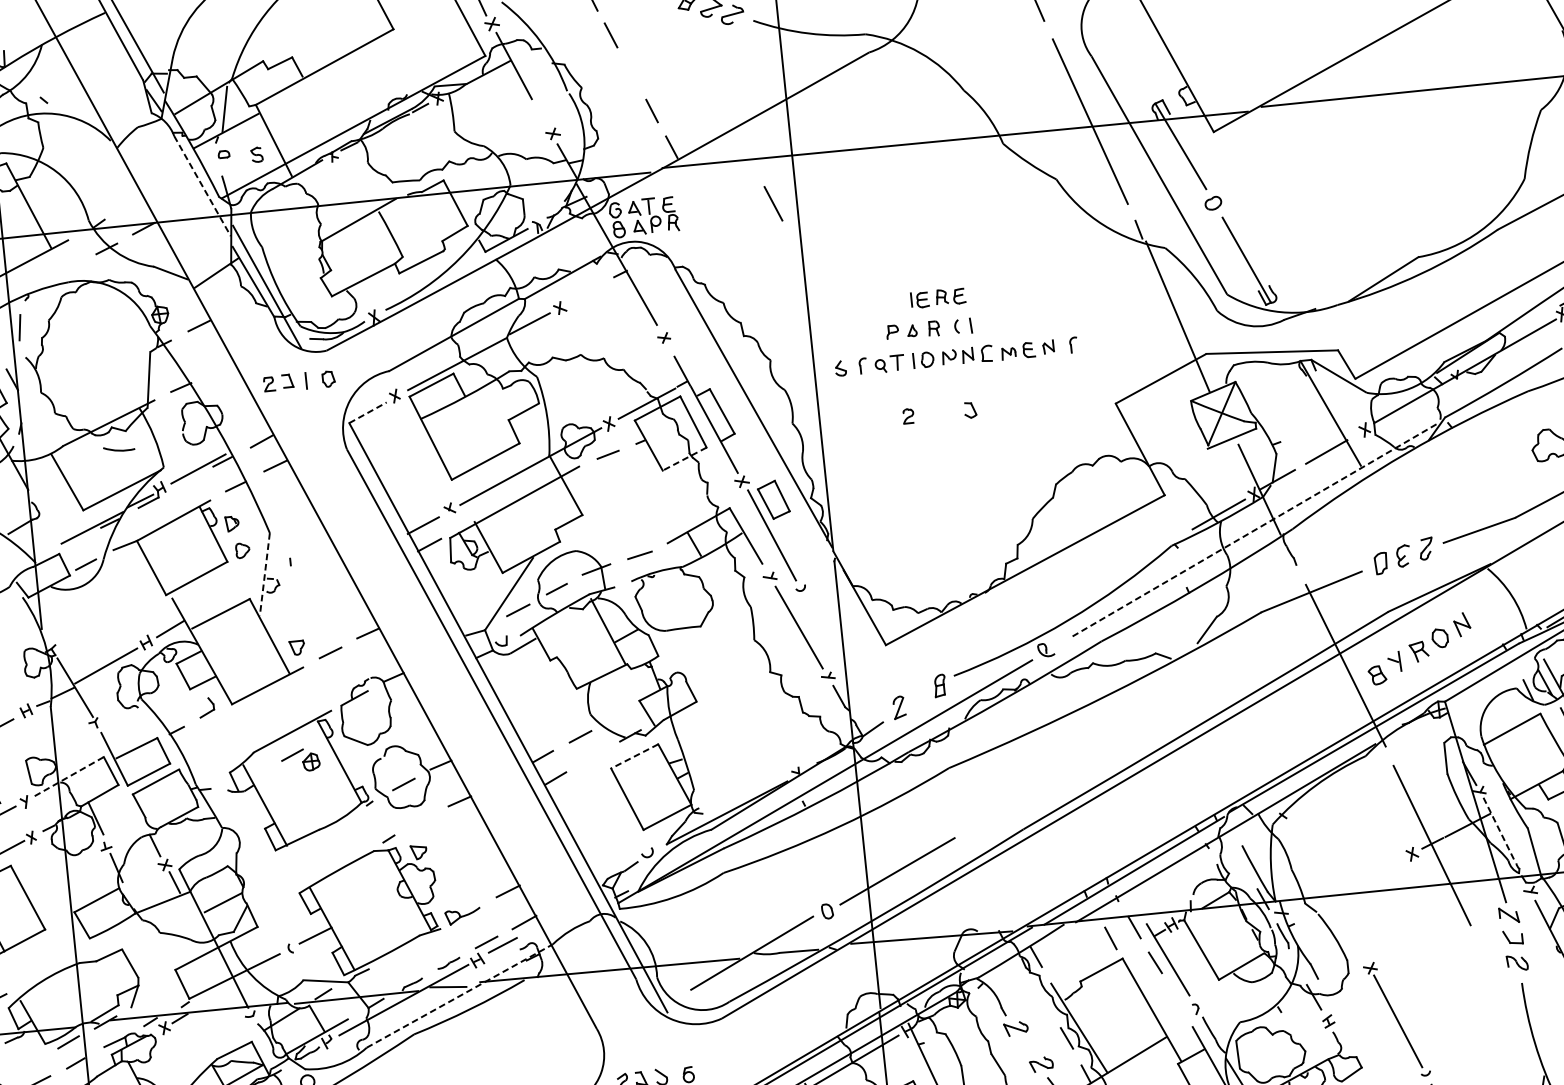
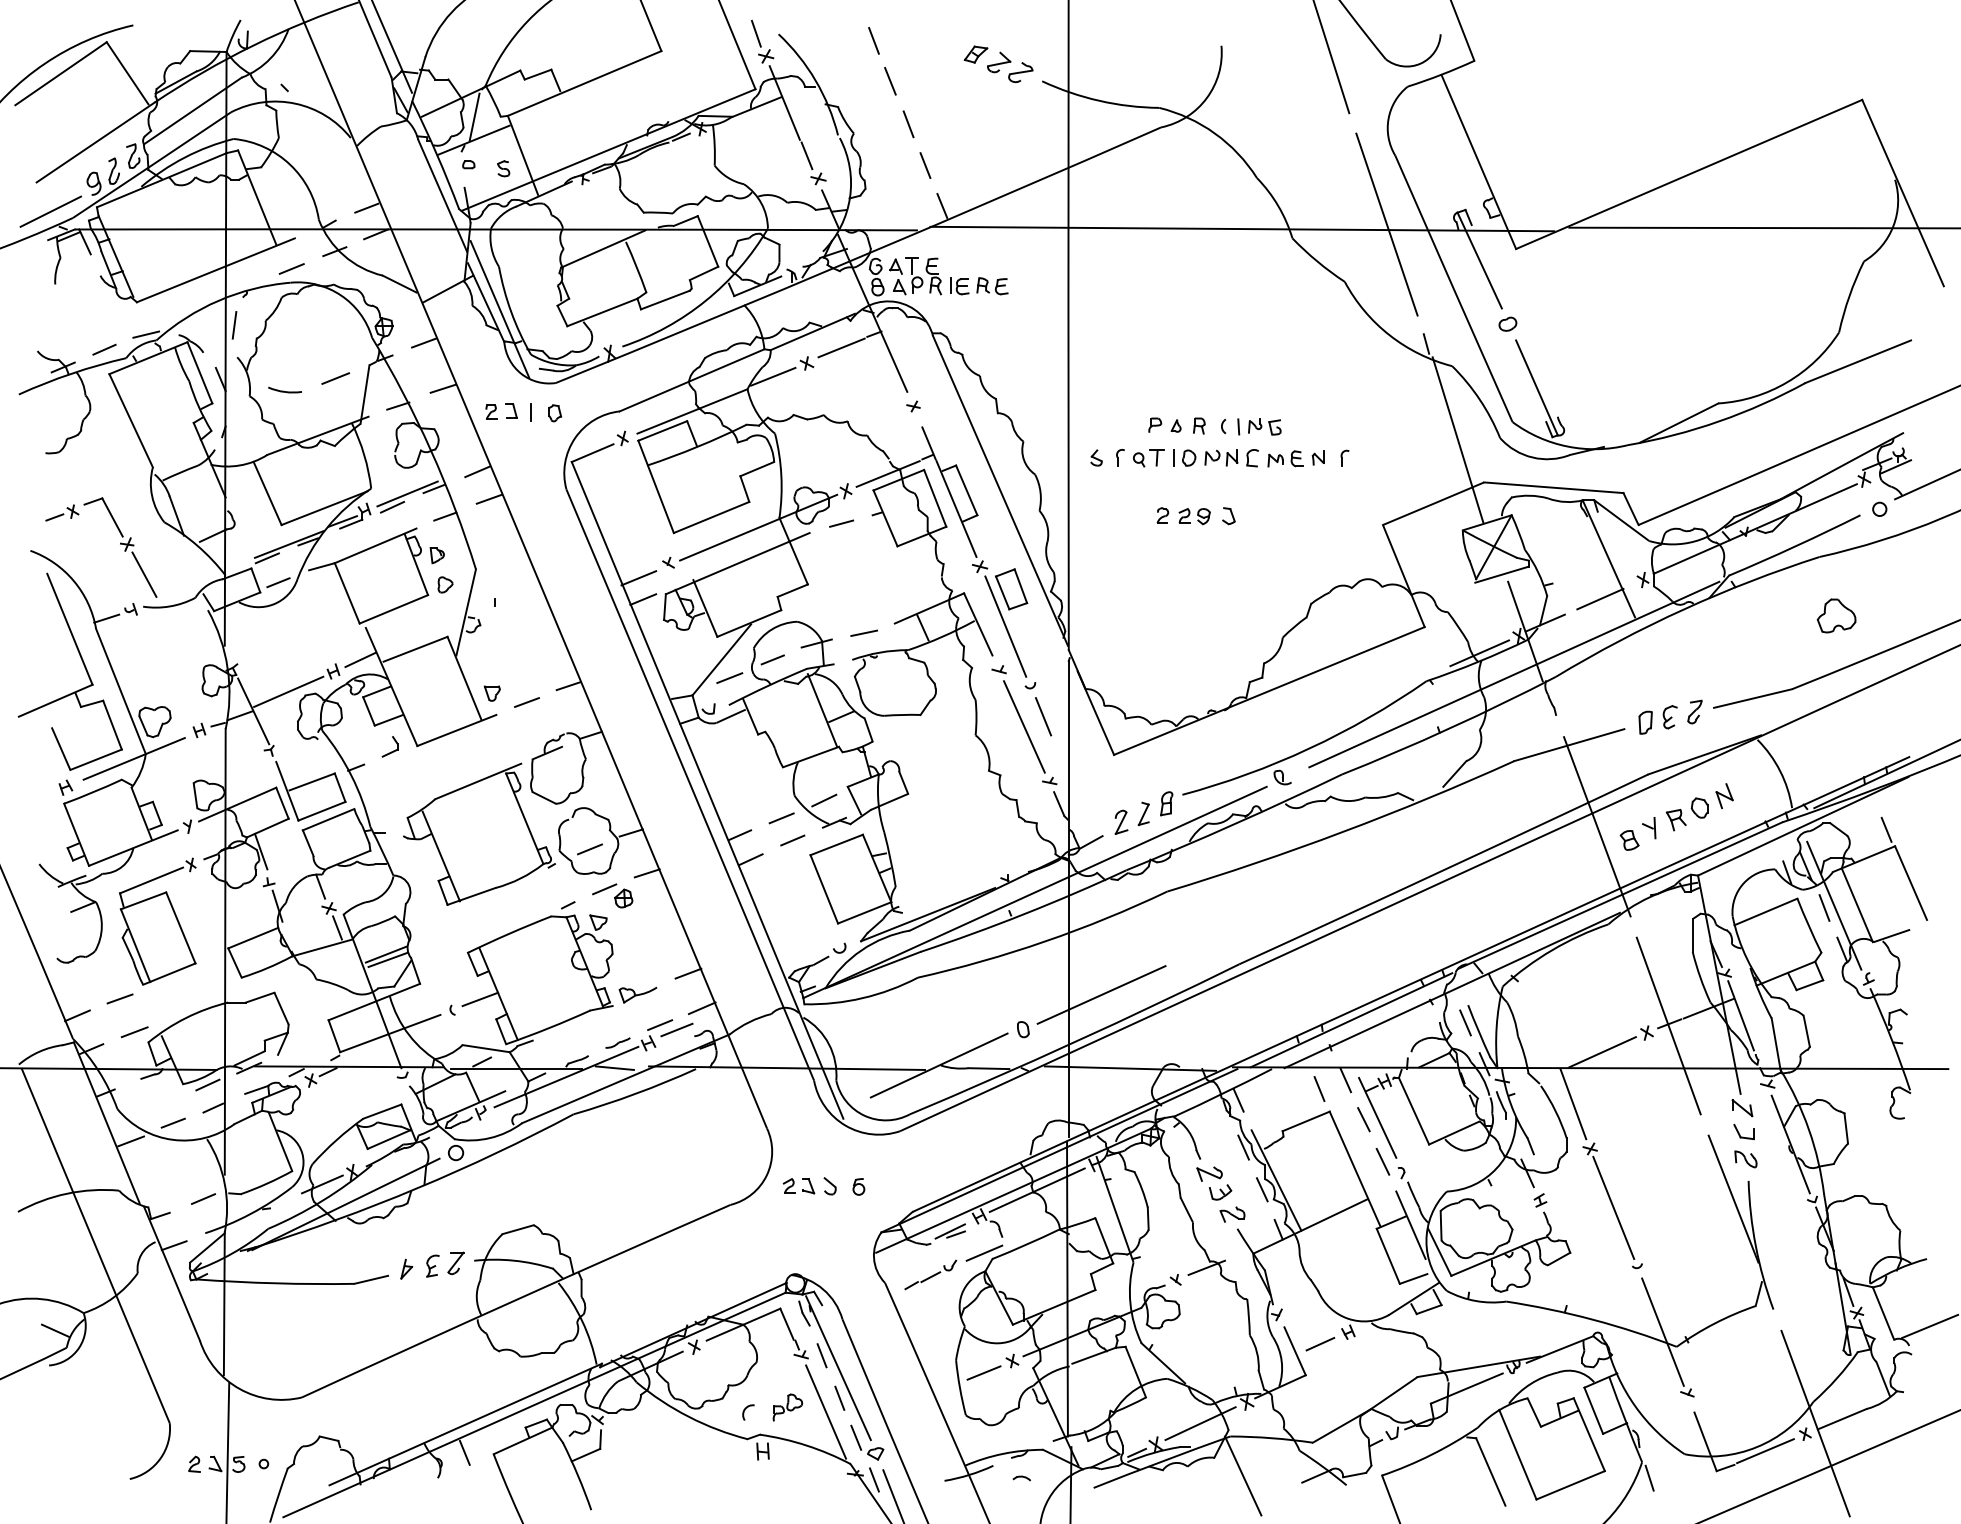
line: (632, 74) -> (908, 124), added
line: (539, 113) -> (806, 155), added
line: (202, 186) -> (442, 196), dashed -> solid
line: (773, 203) -> (1043, 716), moved
line: (132, 204) -> (366, 207), added
line: (67, 268) -> (291, 268), added
line: (591, 289) -> (841, 347), added
part: (938, 298) -> (979, 286), moved
part: (995, 322) -> (1264, 426), added
line: (220, 366) -> (442, 388), added
line: (119, 367) -> (335, 378), added
line: (367, 413) -> (592, 453), dashed -> solid
part: (938, 413) -> (1194, 516), added
arc: (117, 449) -> (283, 390), moved
line: (684, 459) -> (921, 536), dashed -> solid
line: (185, 482) -> (392, 506), added
line: (1252, 531) -> (1513, 674), dashed -> solid
line: (72, 543) -> (266, 558), added
line: (265, 574) -> (466, 612), dashed -> solid
part: (919, 697) -> (1143, 813), added
line: (618, 715) -> (824, 800), added
line: (592, 756) -> (792, 840), added
line: (634, 756) -> (836, 845), dashed -> solid
part: (300, 760) -> (612, 895), moved
line: (70, 776) -> (238, 804), dashed -> solid
line: (1499, 828) -> (1741, 1015), dashed -> solid
line: (1241, 861) -> (1465, 1022), added
line: (1372, 876) -> (1602, 1052), added
line: (224, 907) -> (387, 959), added
line: (1350, 928) -> (1573, 1104), added
line: (459, 995) -> (625, 1078), dashed -> solid
line: (1045, 1000) -> (1243, 1147), added
line: (1176, 1000) -> (1382, 1161), added
line: (1509, 1000) -> (1733, 1198), added
part: (1028, 1044) -> (1220, 1192), added

